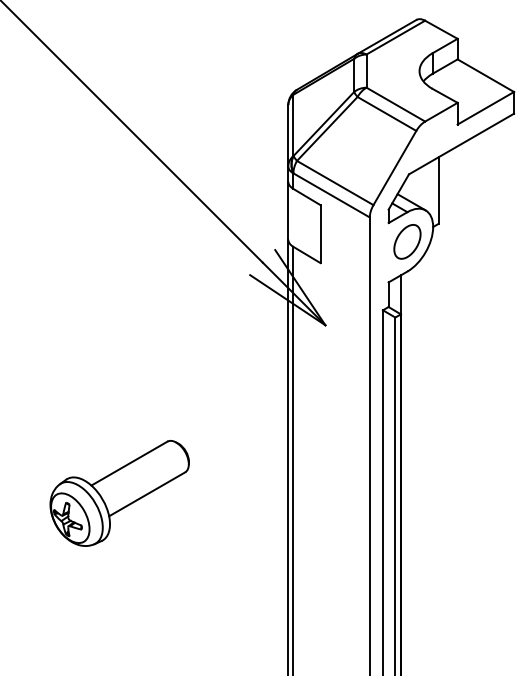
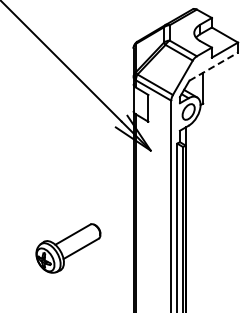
line: (463, 143) -> (214, 66), solid -> dashed
part: (119, 493) -> (68, 248), moved

